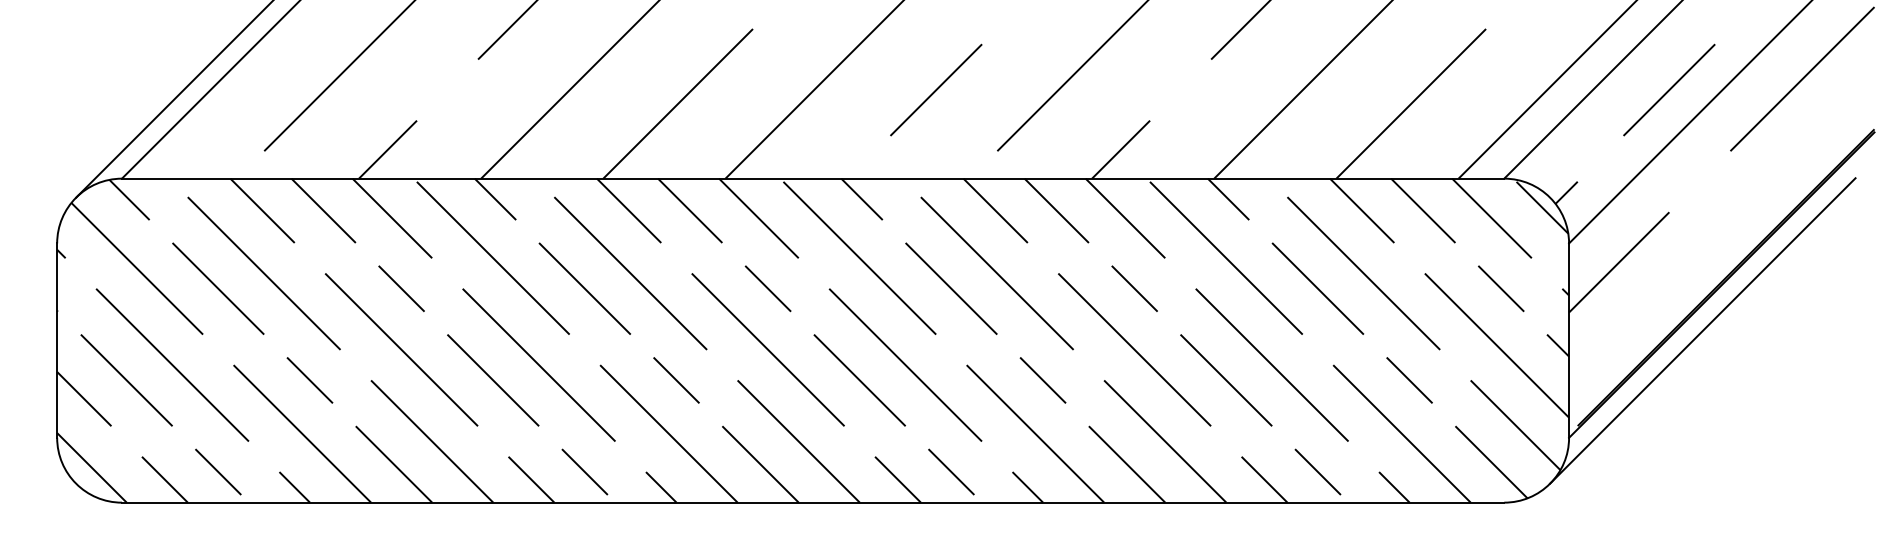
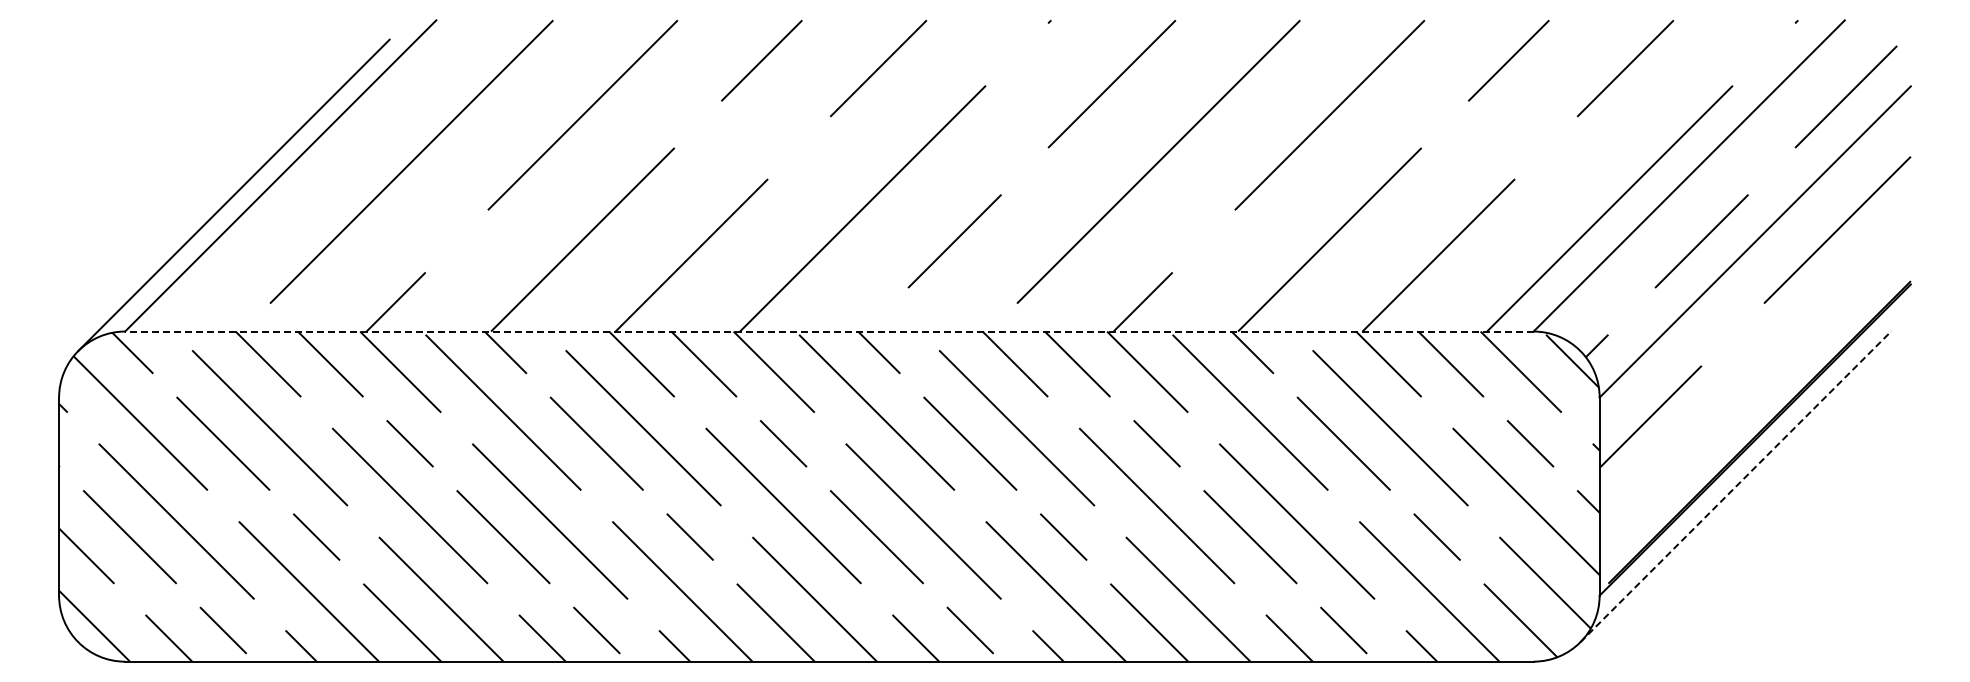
line: (812, 178) -> (828, 331), solid -> dashed
line: (1703, 330) -> (1736, 486), solid -> dashed

